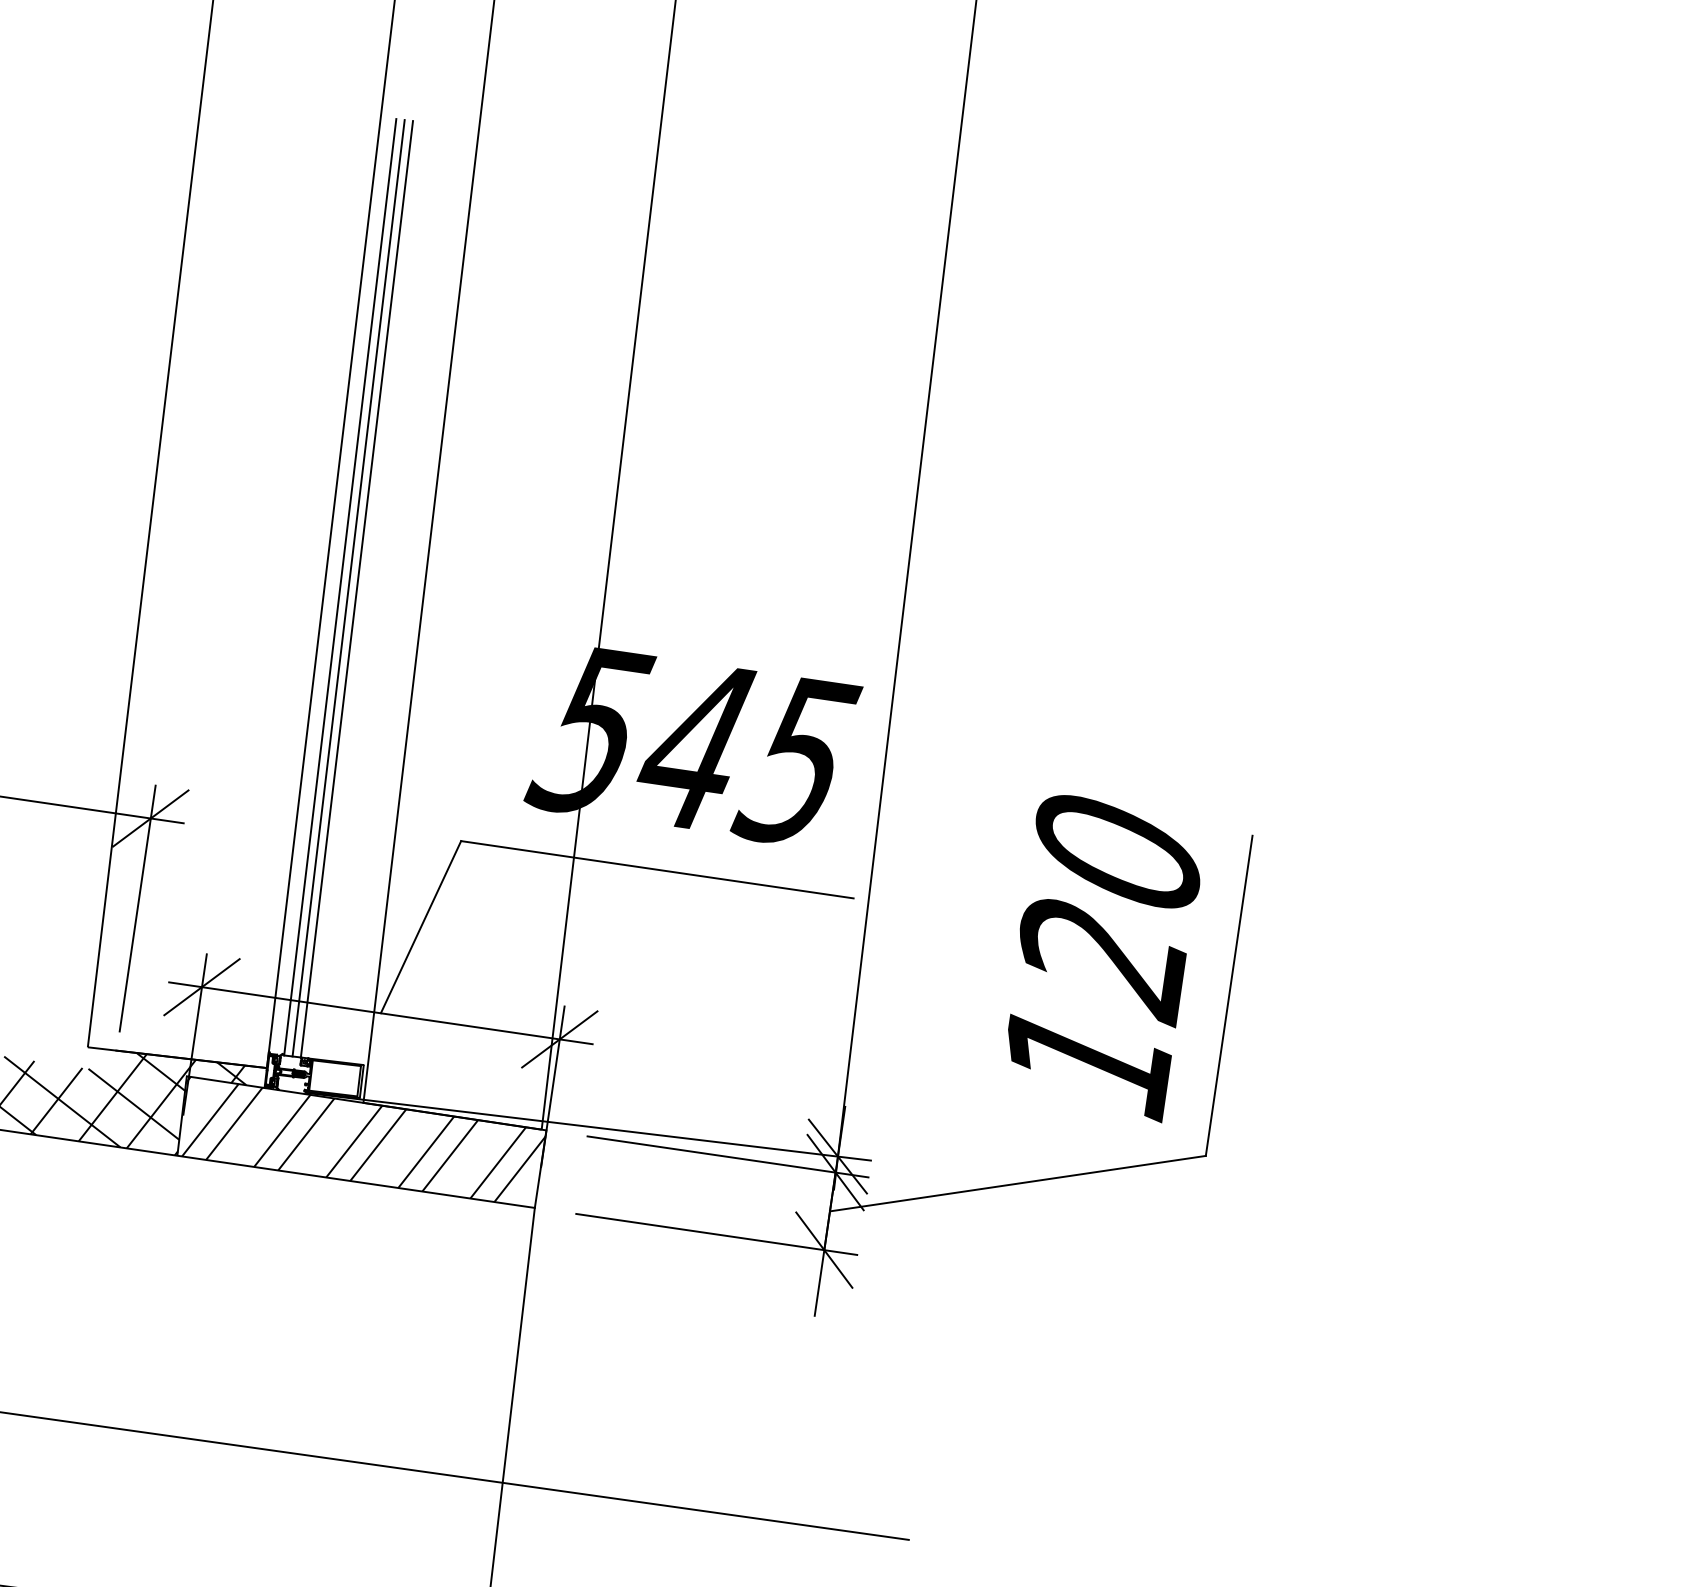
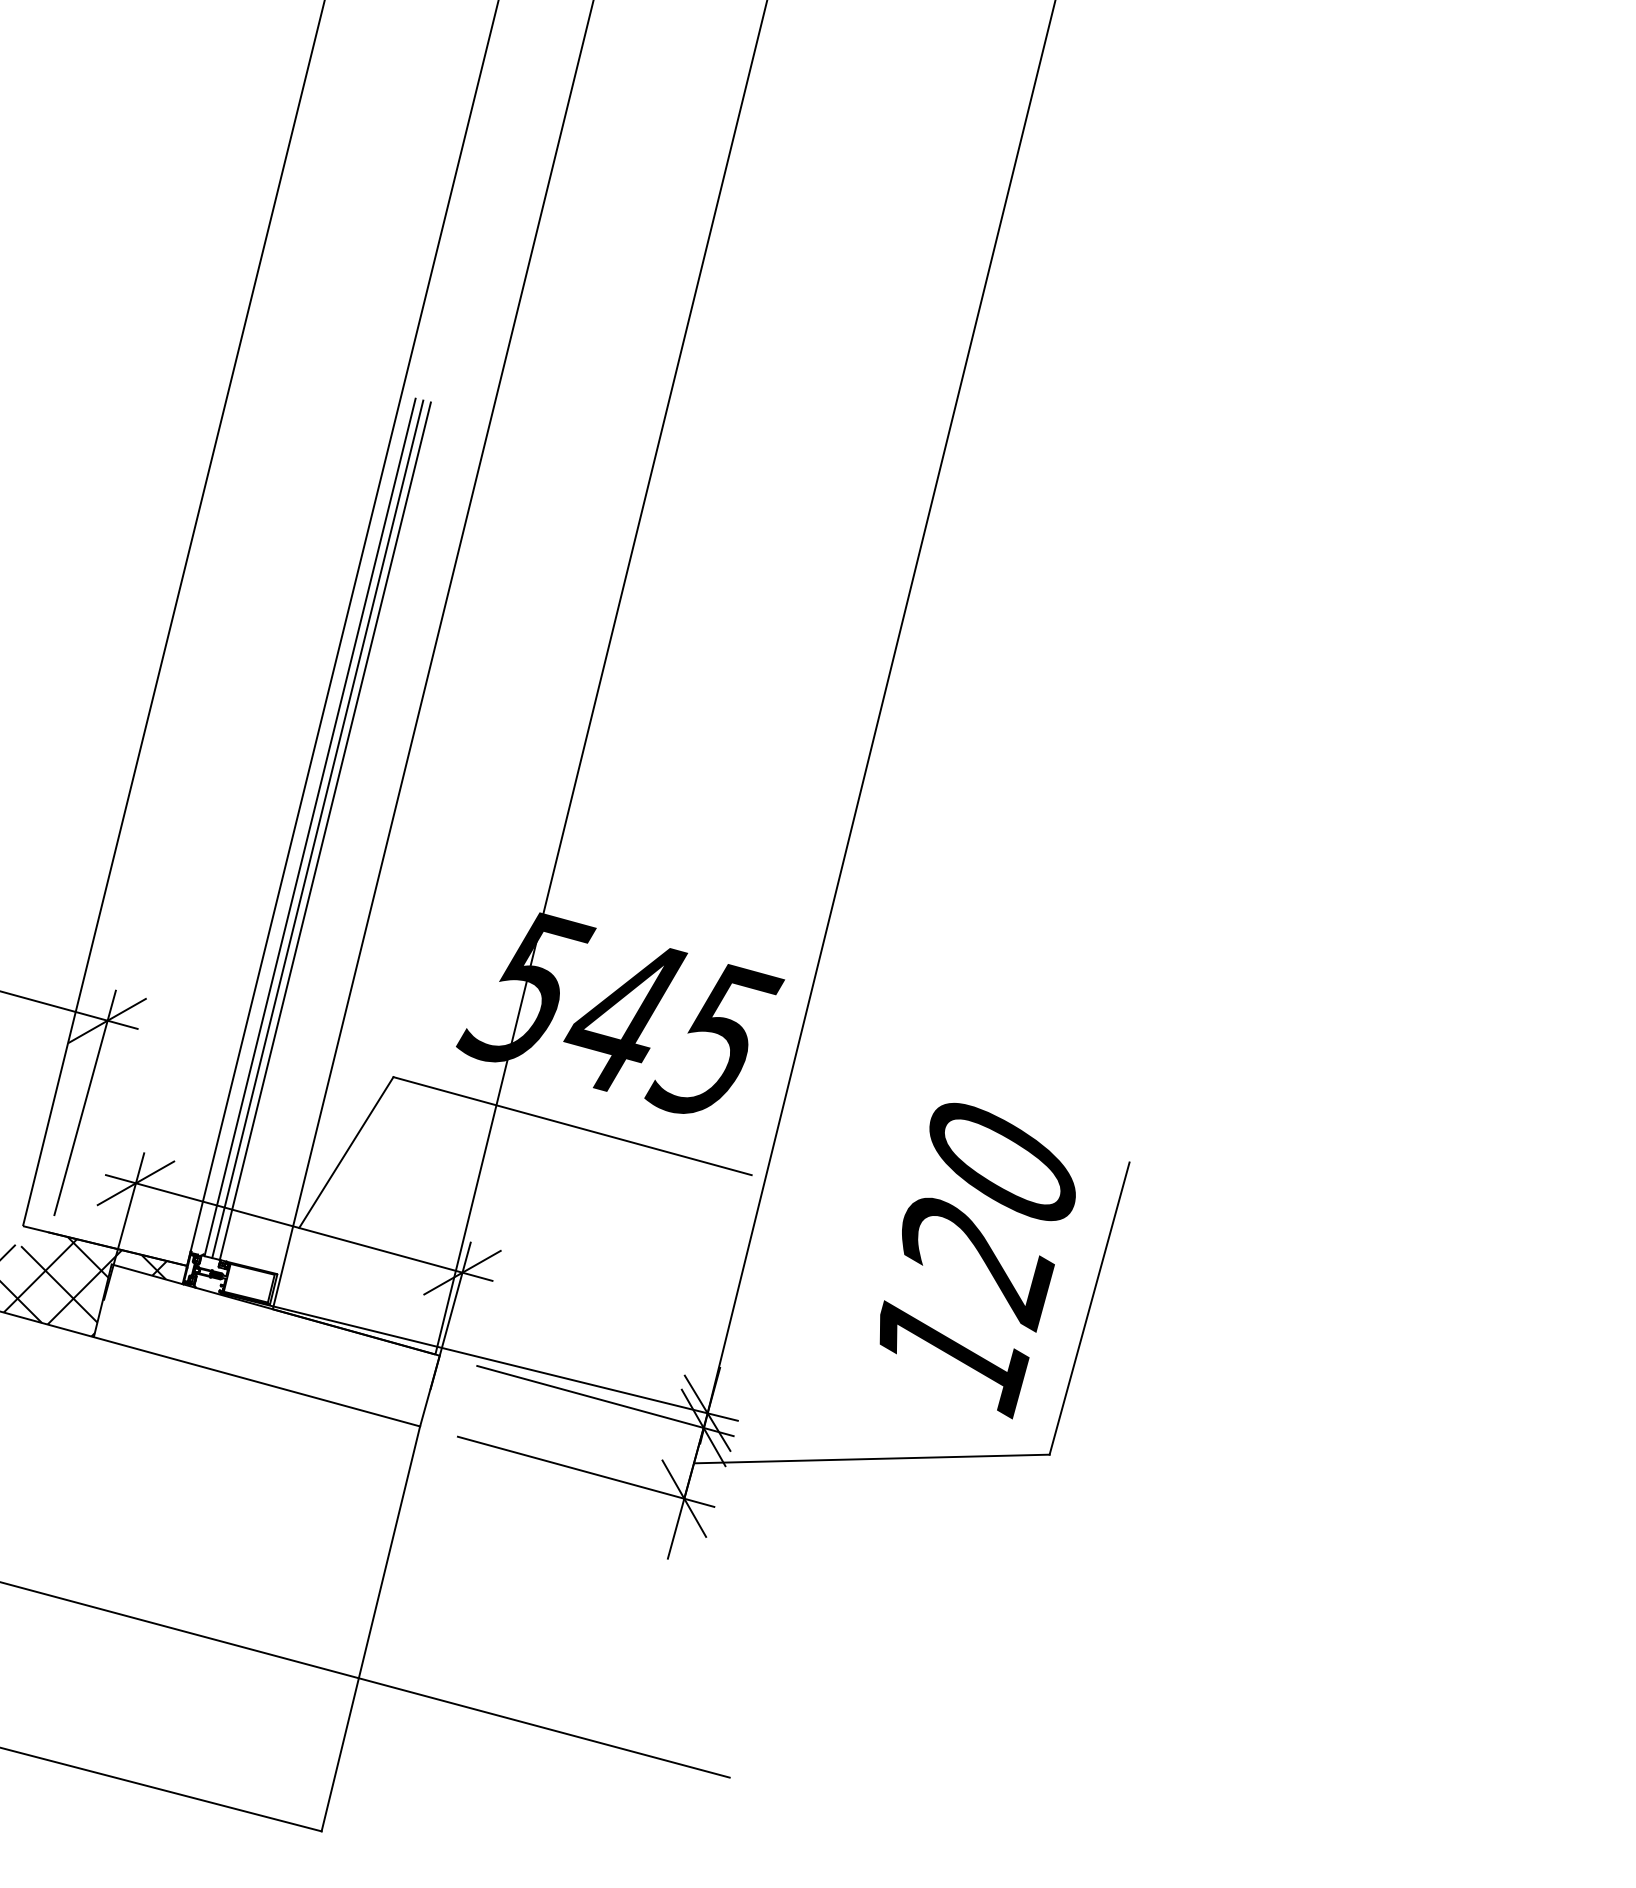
hatch: (362, 1136) -> (268, 1340), removed

